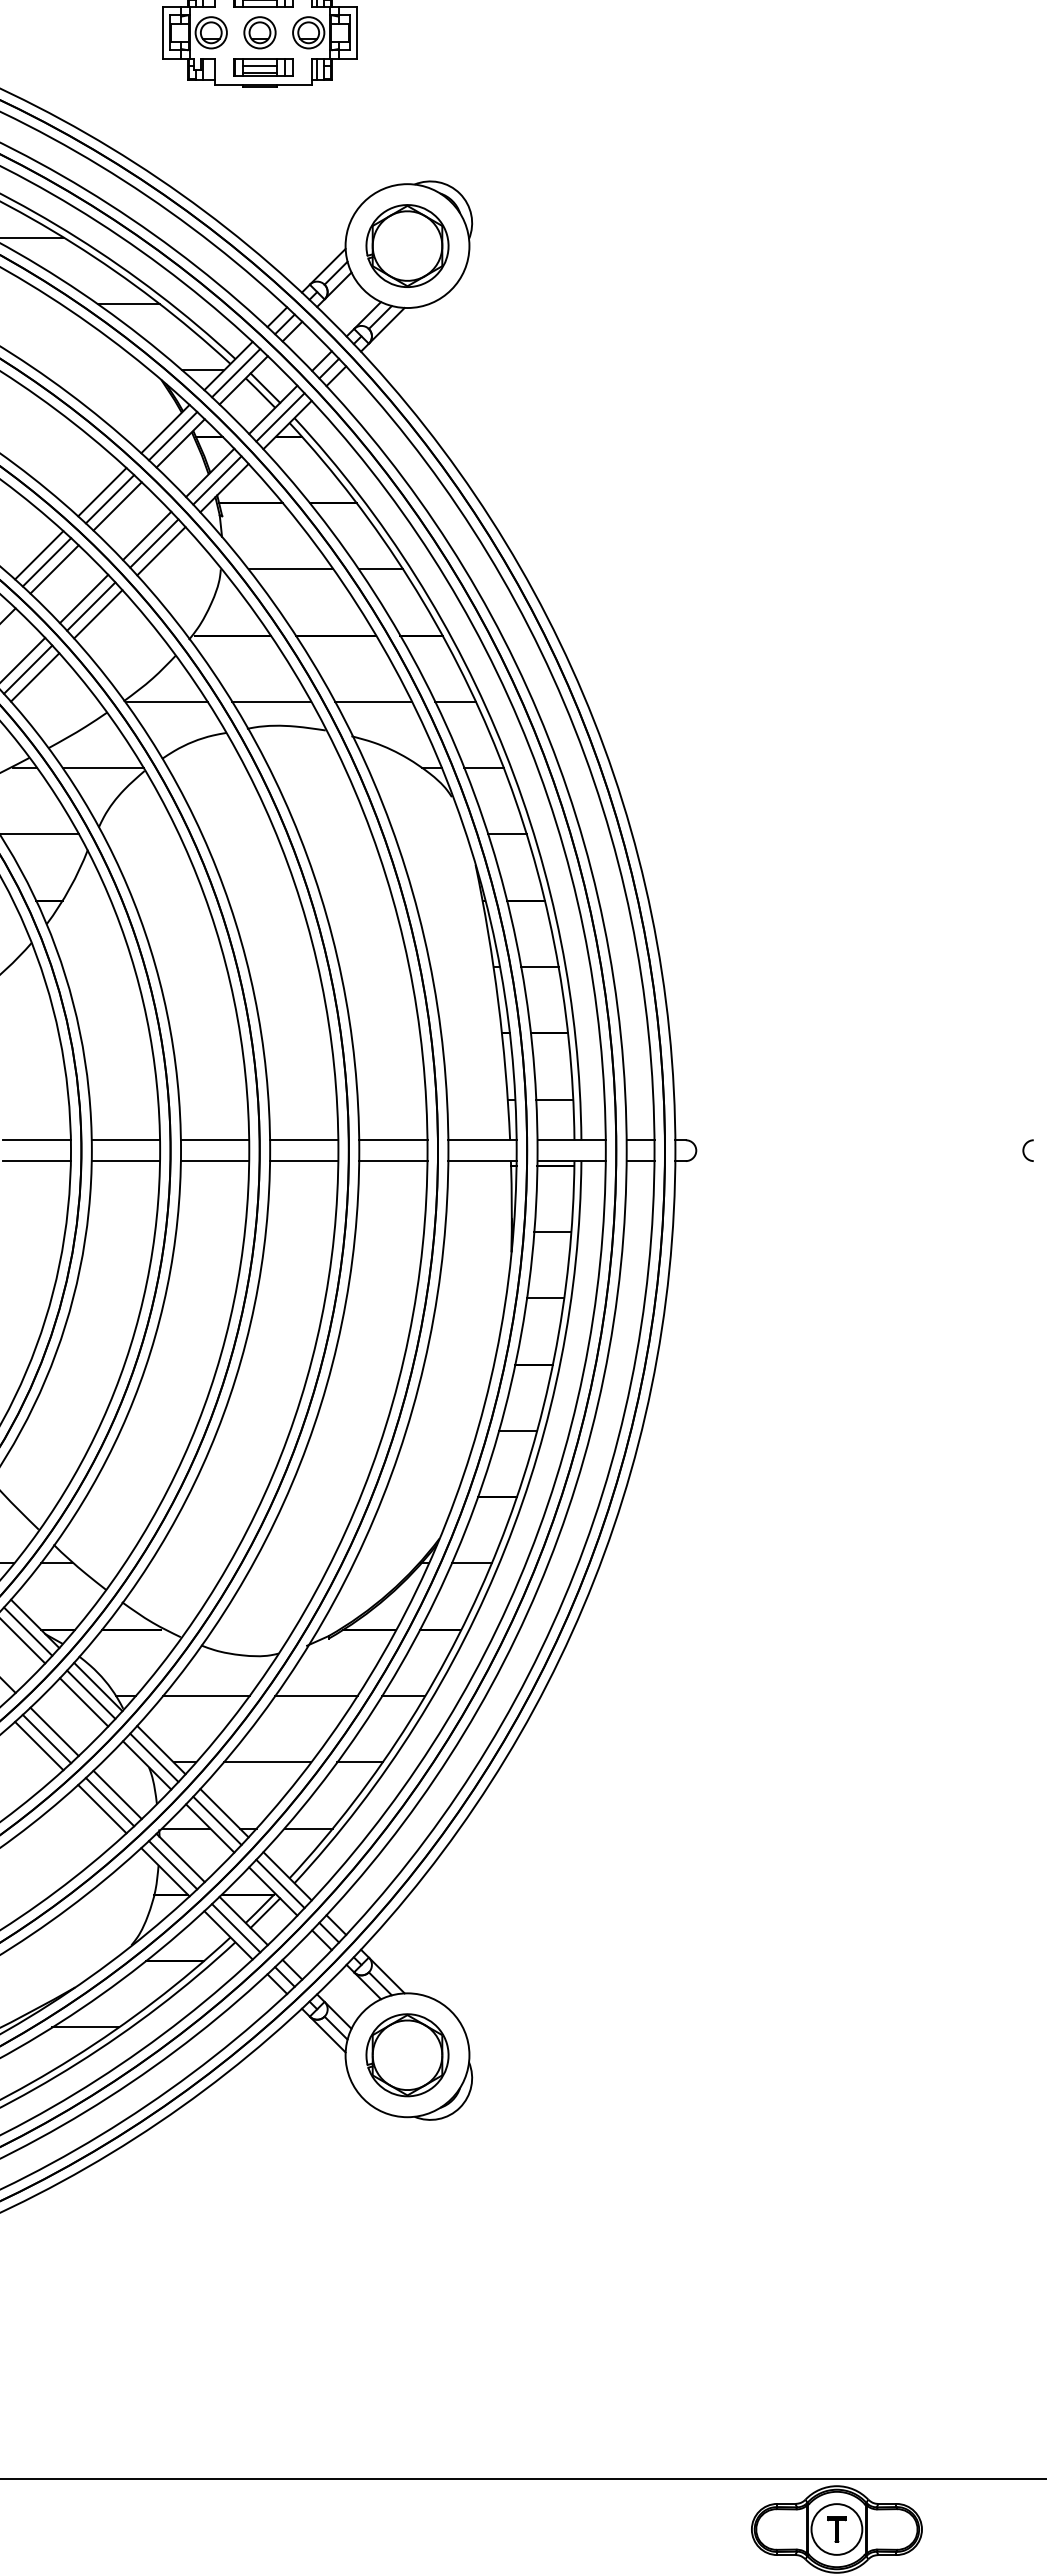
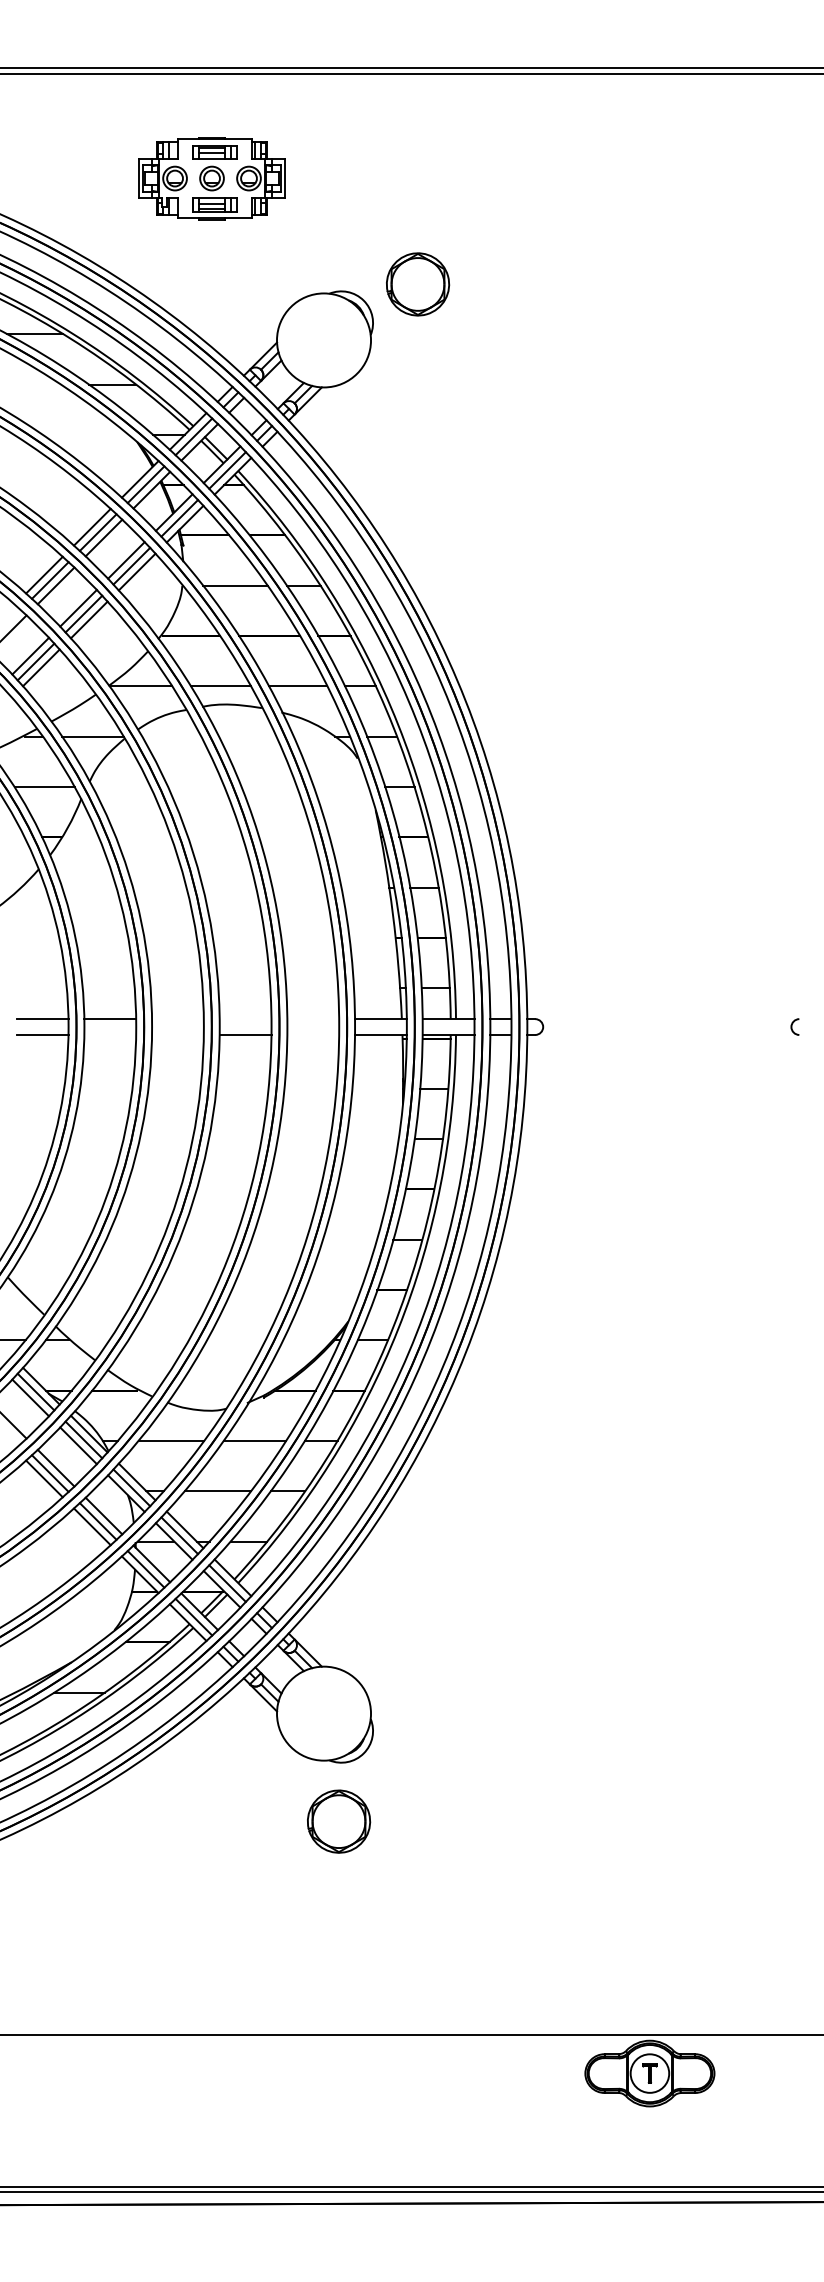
part: (408, 246) -> (418, 284), moved
line: (214, 1140) -> (177, 1019), removed
line: (304, 1140) -> (245, 1019), removed
line: (393, 1140) -> (313, 1019), removed
line: (126, 1160) -> (110, 1034), removed
line: (214, 1160) -> (177, 1034), removed
line: (393, 1160) -> (313, 1034), removed
part: (408, 2055) -> (339, 1821), moved

